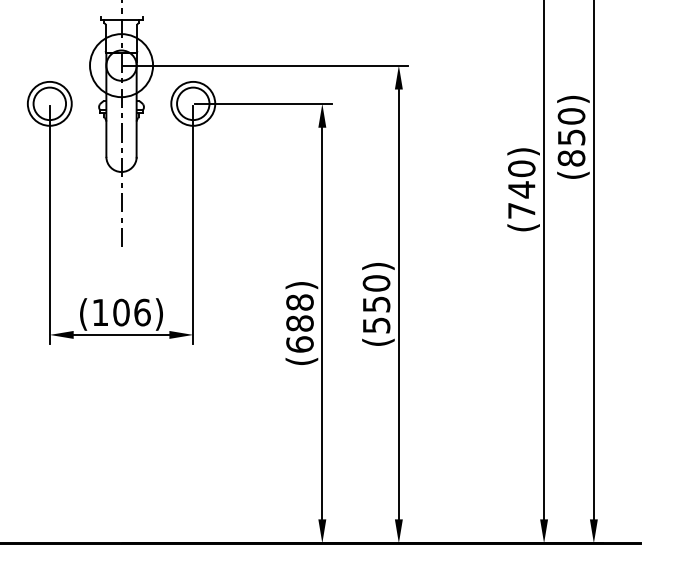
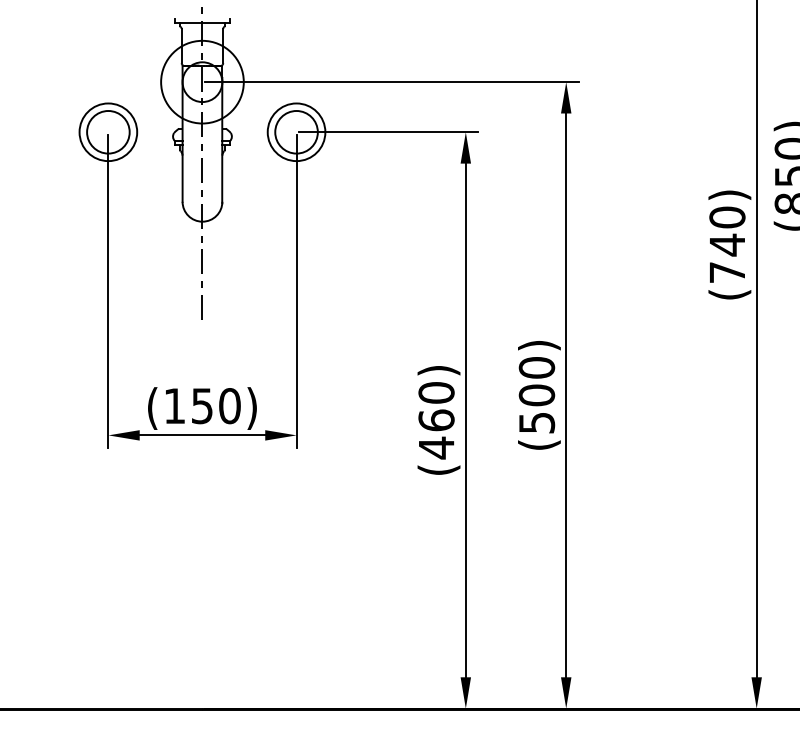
text: (376, 304) -> (536, 395), (550) -> (500)
text: (131, 312) -> (215, 405), (106) -> (150)
text: (299, 323) -> (435, 420), (688) -> (460)

